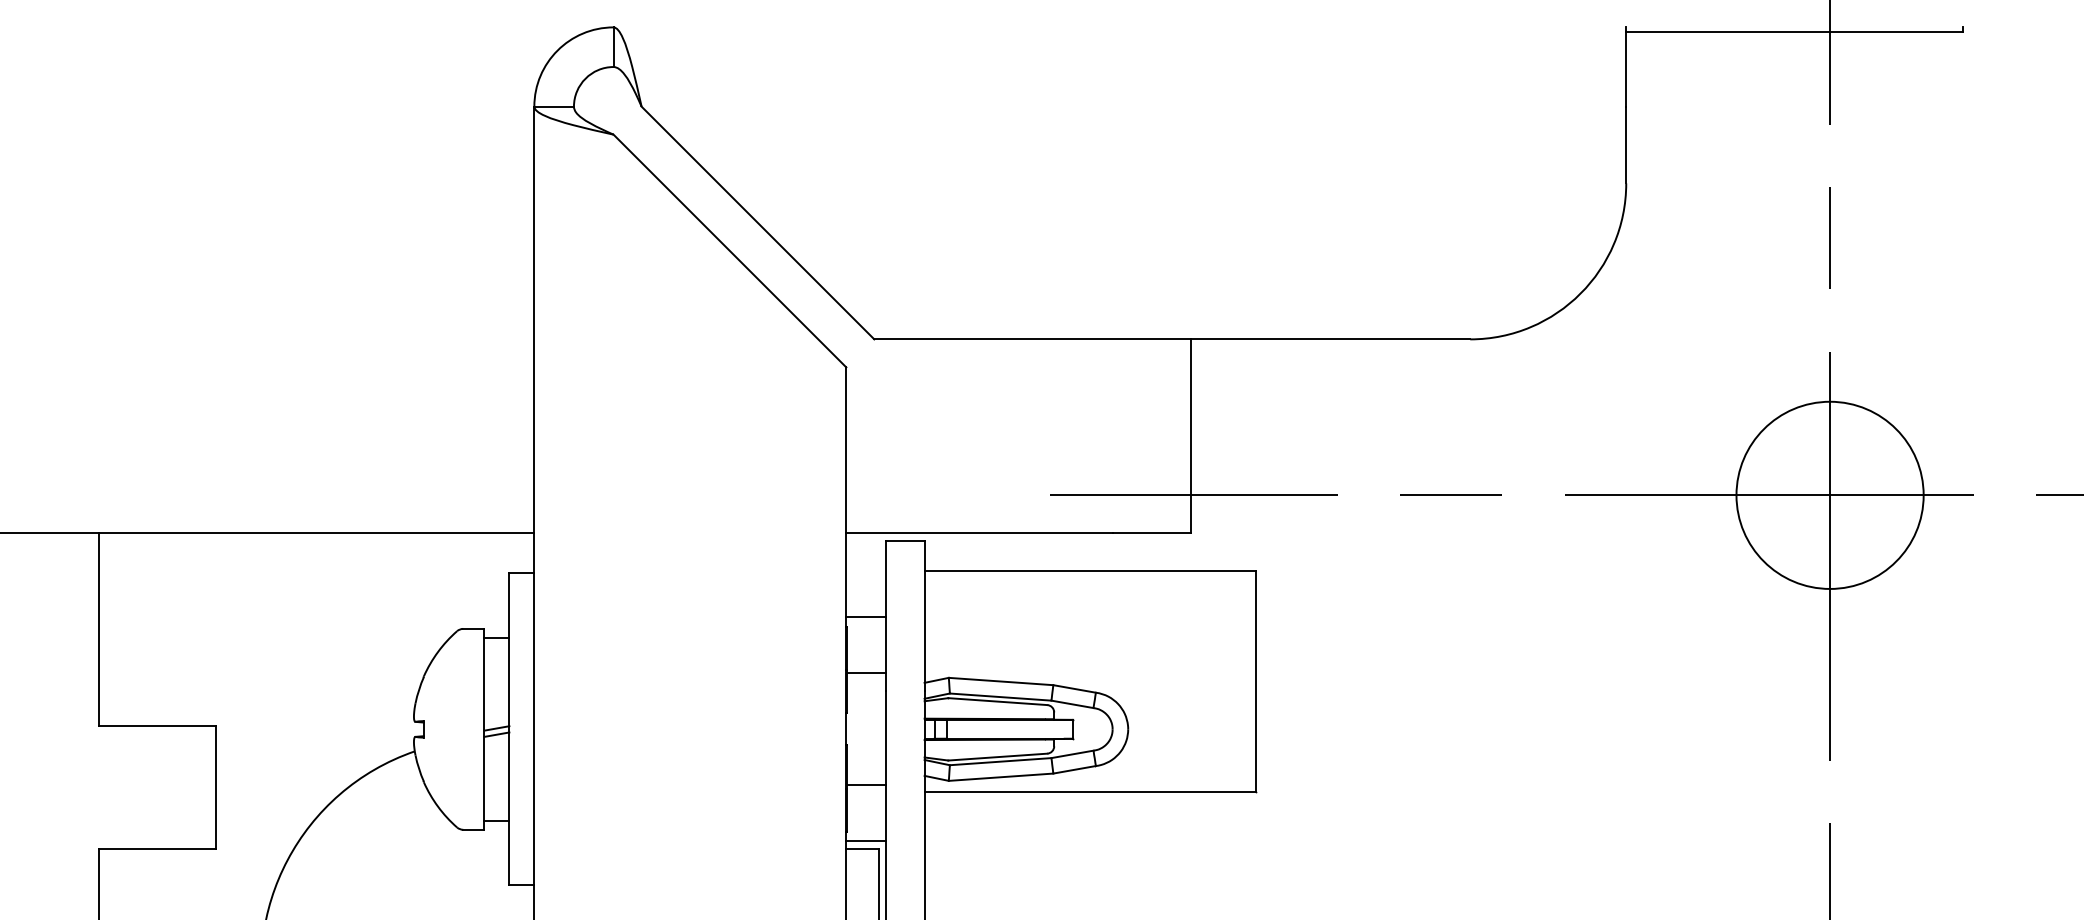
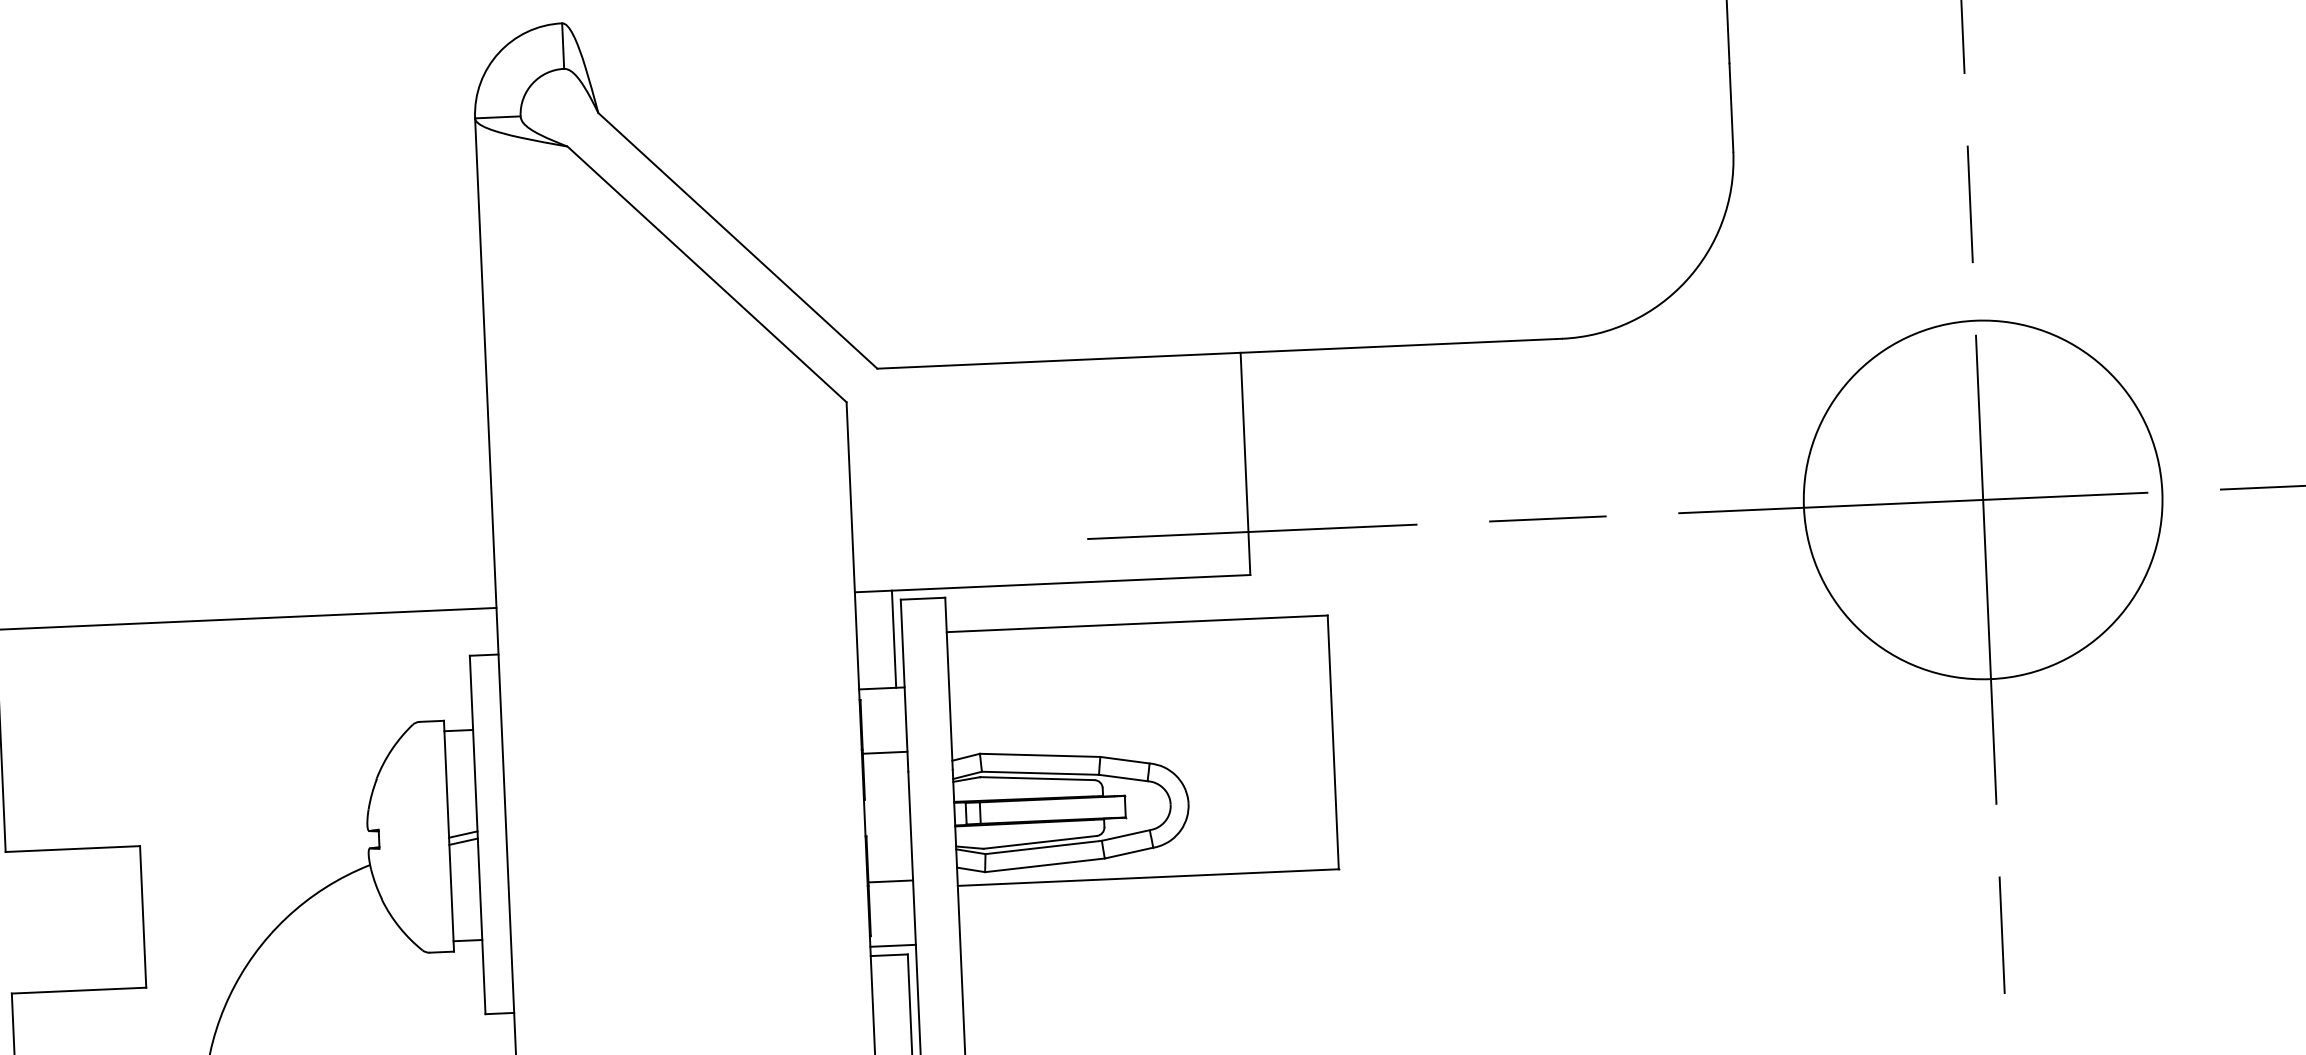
circle: (1830, 495) -> (1983, 500), size x1.67
line: (878, 574) -> (893, 638), added

